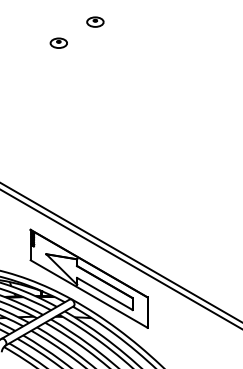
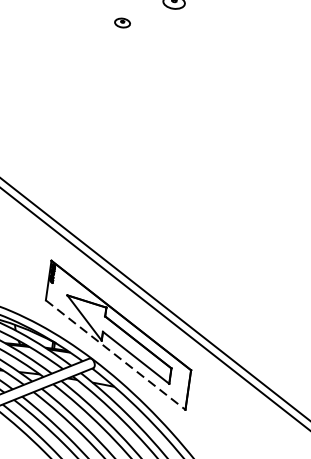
part: (58, 42) -> (122, 22), size x0.7
line: (89, 294) -> (116, 355), solid -> dashed

